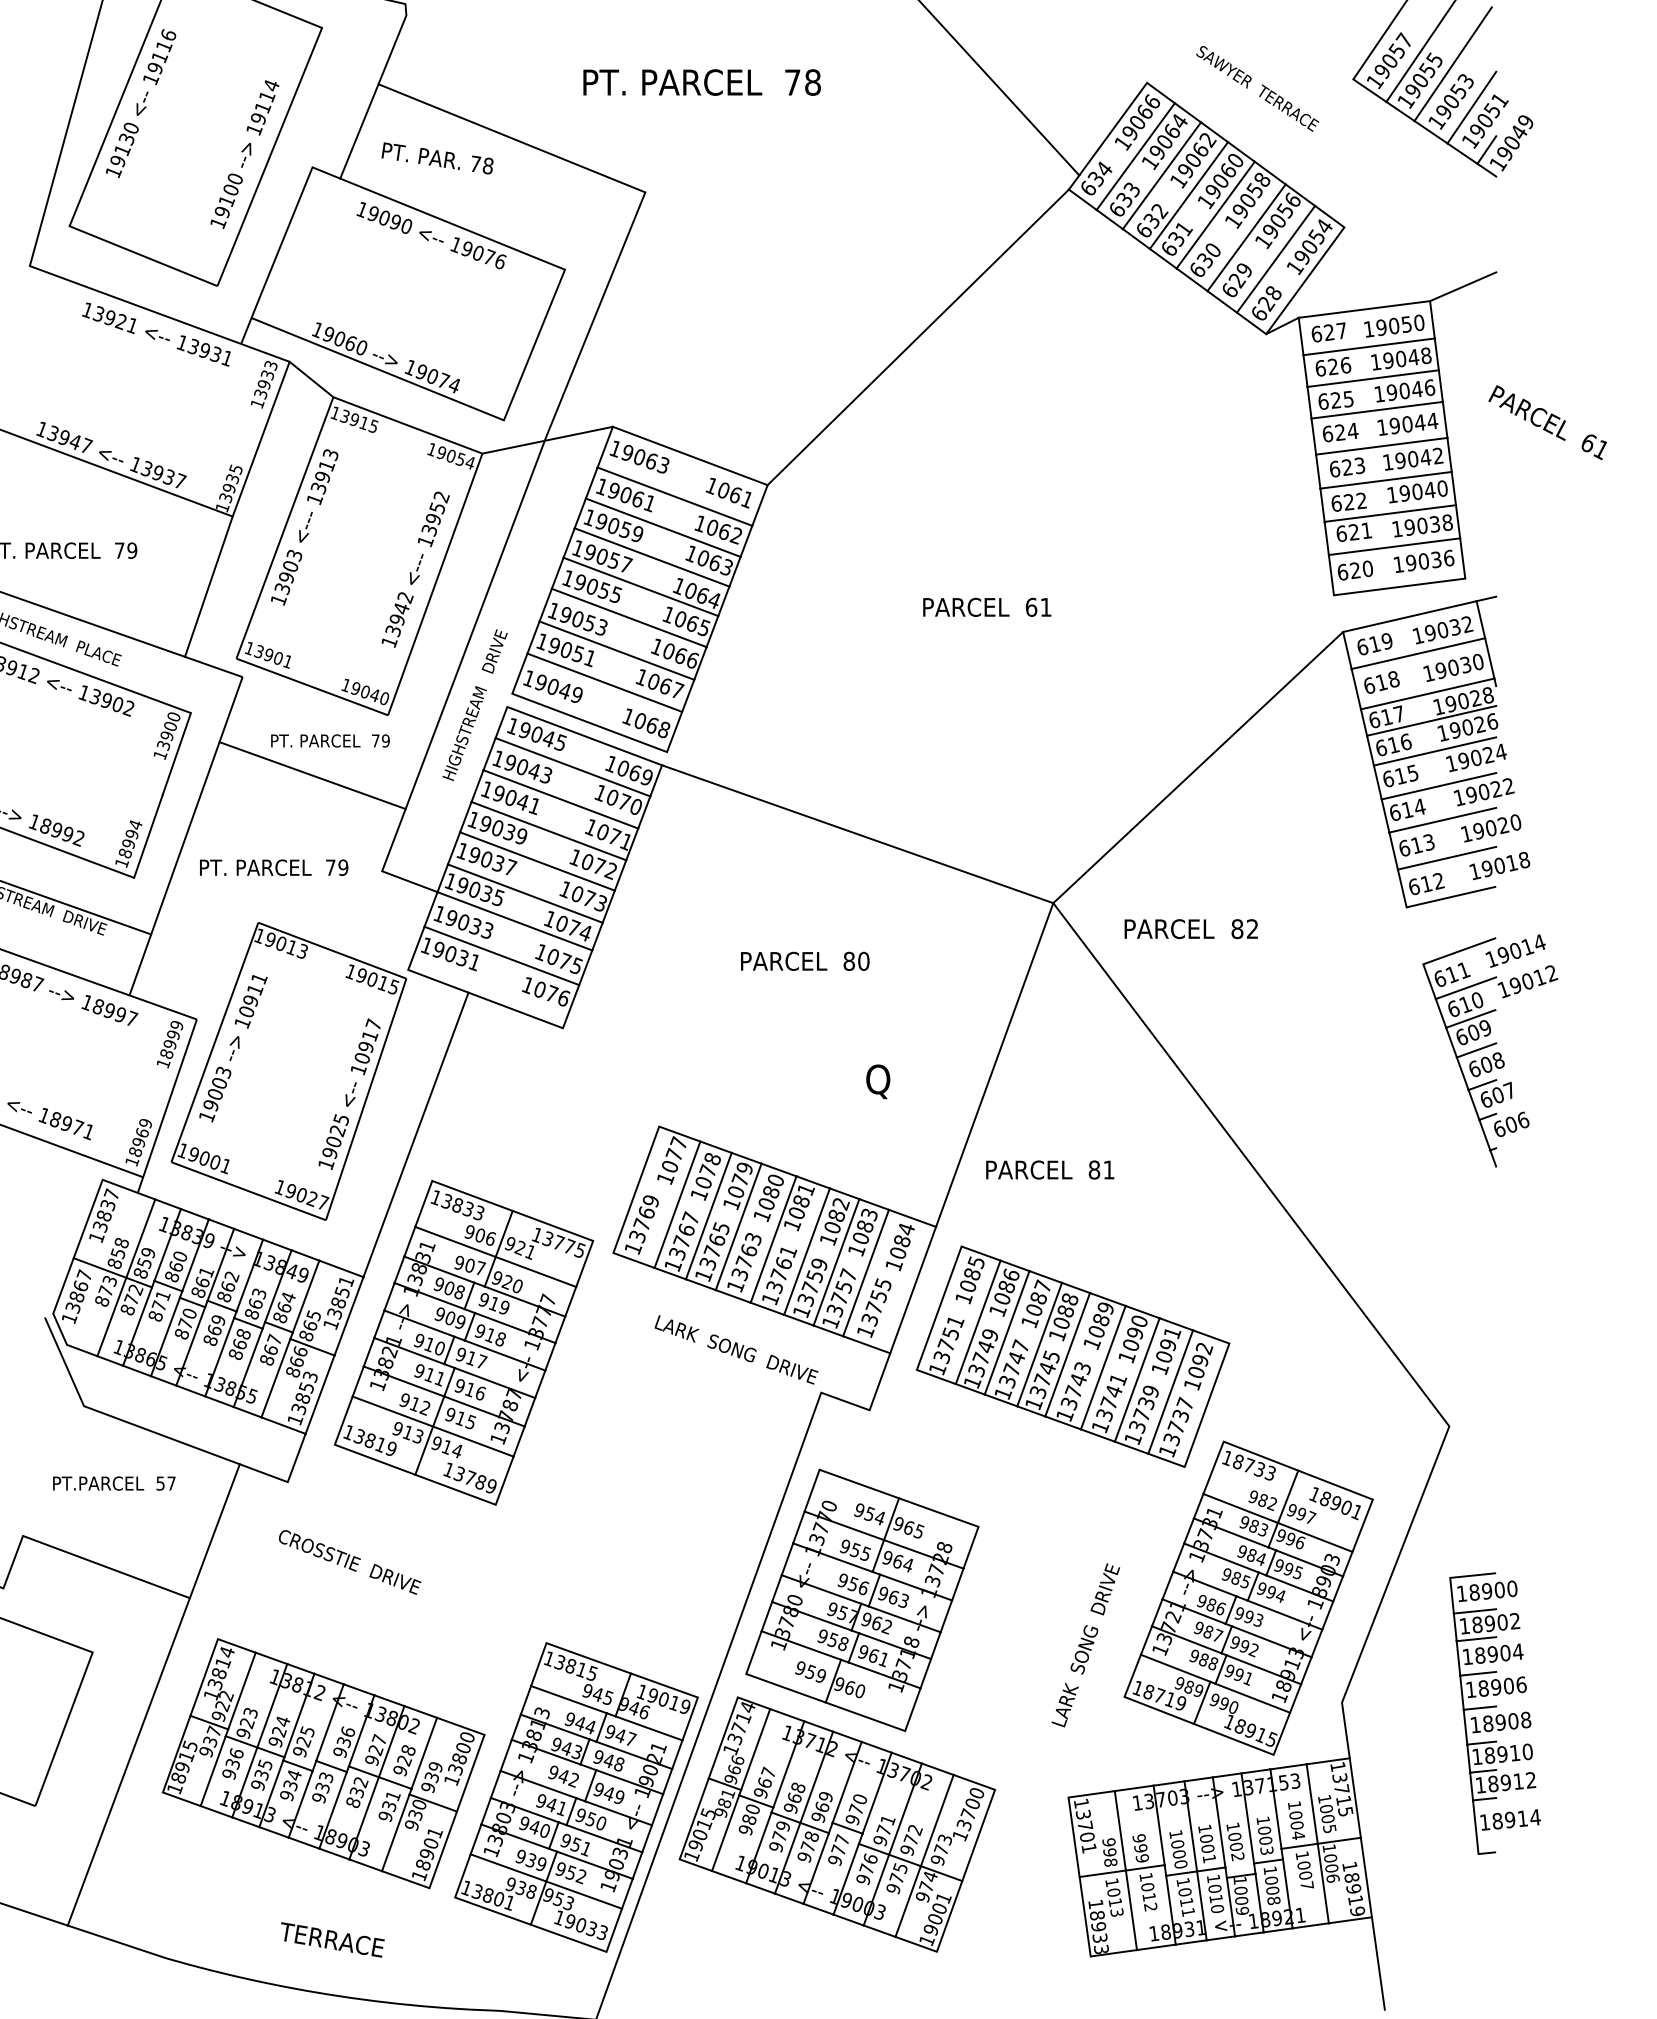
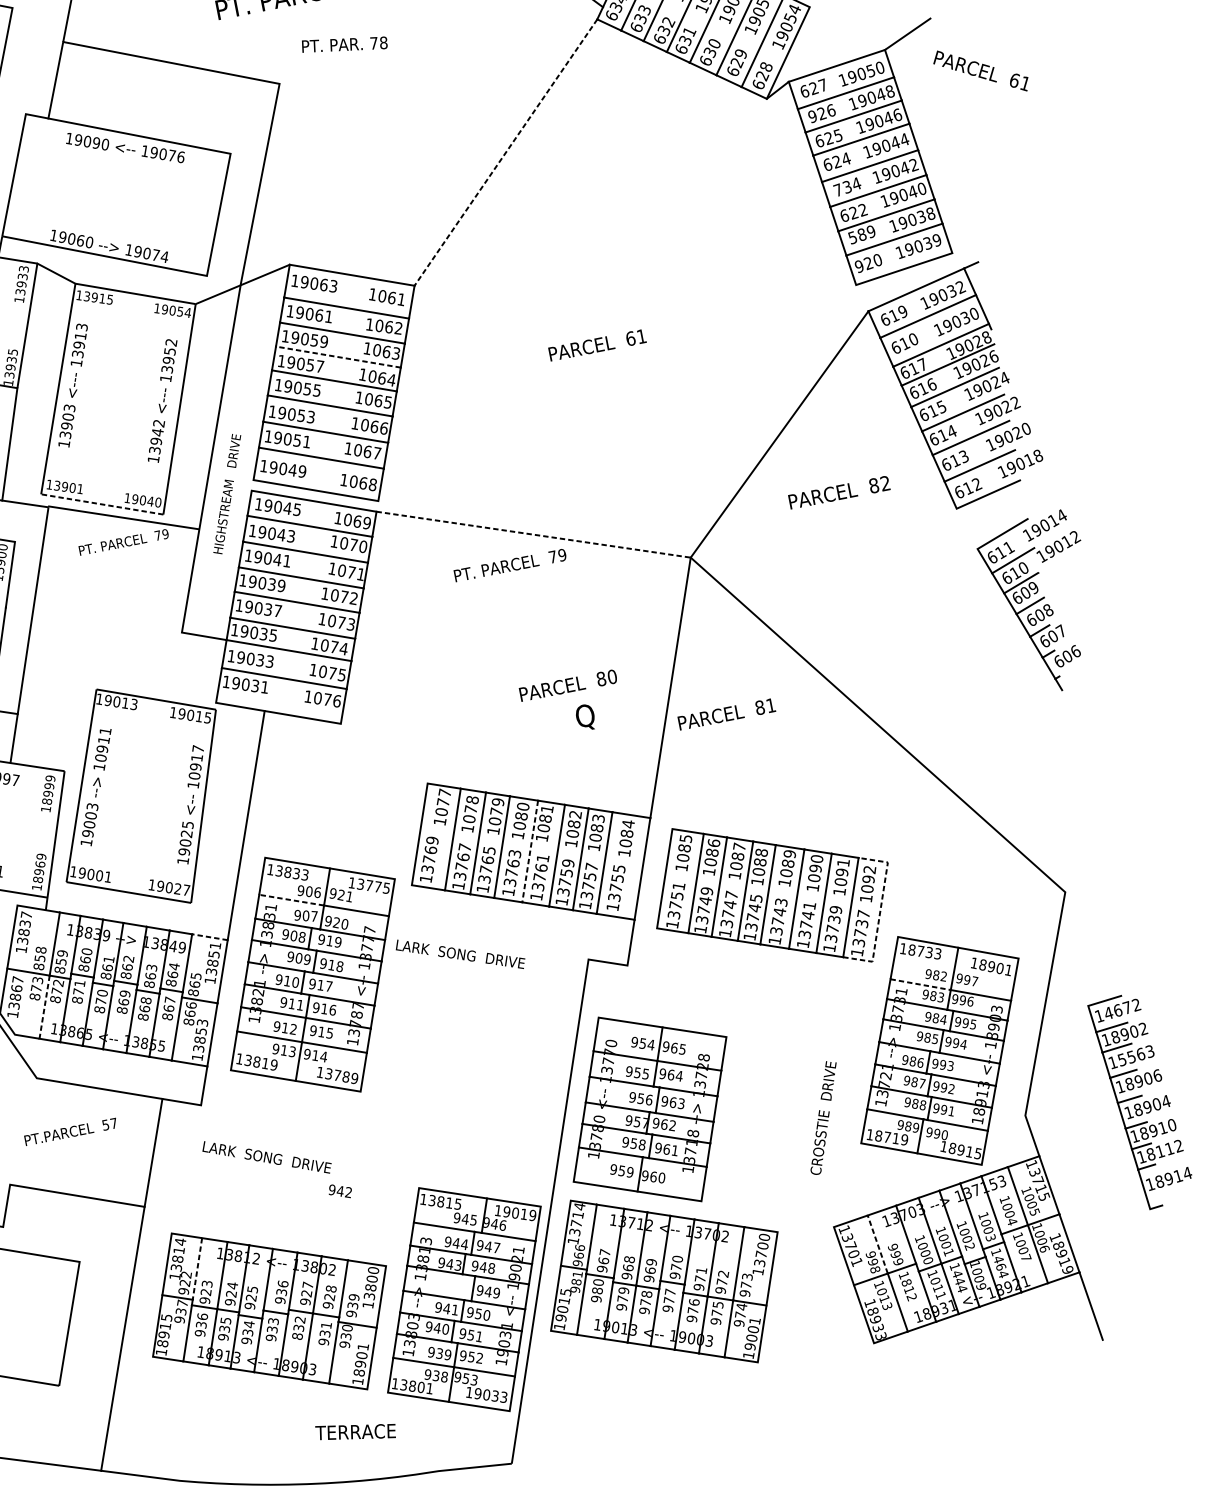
text: (437, 158) -> (344, 44), moved
line: (917, 337) -> (505, 152), solid -> dashed
text: (1320, 368) -> (812, 116), 626 -> 926
text: (1547, 422) -> (980, 71), moved
text: (1347, 467) -> (847, 187), 623 -> 734
text: (1354, 532) -> (862, 234), 621 -> 589
line: (652, 557) -> (338, 357), solid -> dashed
text: (1448, 557) -> (936, 239), 19036 -> 19039
text: (1342, 571) -> (859, 265), 620 -> 920
text: (1393, 679) -> (913, 339), 618 -> 610
line: (312, 686) -> (102, 504), solid -> dashed
line: (312, 775) -> (123, 517), moved
line: (858, 834) -> (534, 534), solid -> dashed
text: (274, 867) -> (510, 565), moved
text: (1190, 929) -> (838, 492), moved
text: (805, 960) -> (568, 684), moved
text: (1050, 1169) -> (726, 713), moved
line: (773, 1240) -> (530, 852), solid -> dashed
line: (455, 1241) -> (291, 899), solid -> dashed
line: (341, 1268) -> (209, 936), solid -> dashed
line: (111, 1317) -> (44, 1007), solid -> dashed
text: (736, 1349) -> (460, 954), moved
line: (1207, 1405) -> (880, 912), solid -> dashed
line: (1240, 1508) -> (920, 984), solid -> dashed
text: (358, 1565) -> (266, 1157), CROSSTIE  DRIVE -> LARK  SONG  DRIVE
text: (1493, 1590) -> (1122, 1009), 18900 -> 14672
text: (1085, 1645) -> (824, 1110), LARK  SONG  DRIVE -> CROSSTIE  DRIVE
text: (1499, 1653) -> (1136, 1055), 18904 -> 15563
line: (241, 1691) -> (197, 1269), solid -> dashed
text: (1526, 1719) -> (1166, 1101), 18908 -> 18904
text: (563, 1776) -> (340, 1191), moved
text: (1505, 1782) -> (1159, 1151), 18912 -> 18112
line: (1120, 1830) -> (877, 1244), solid -> dashed
text: (1147, 1887) -> (906, 1283), 1012 -> 1812
text: (1272, 1890) -> (1000, 1266), 1008 -> 1464
text: (1216, 1898) -> (959, 1281), 1010 -> 1444
text: (332, 1939) -> (356, 1431), moved

